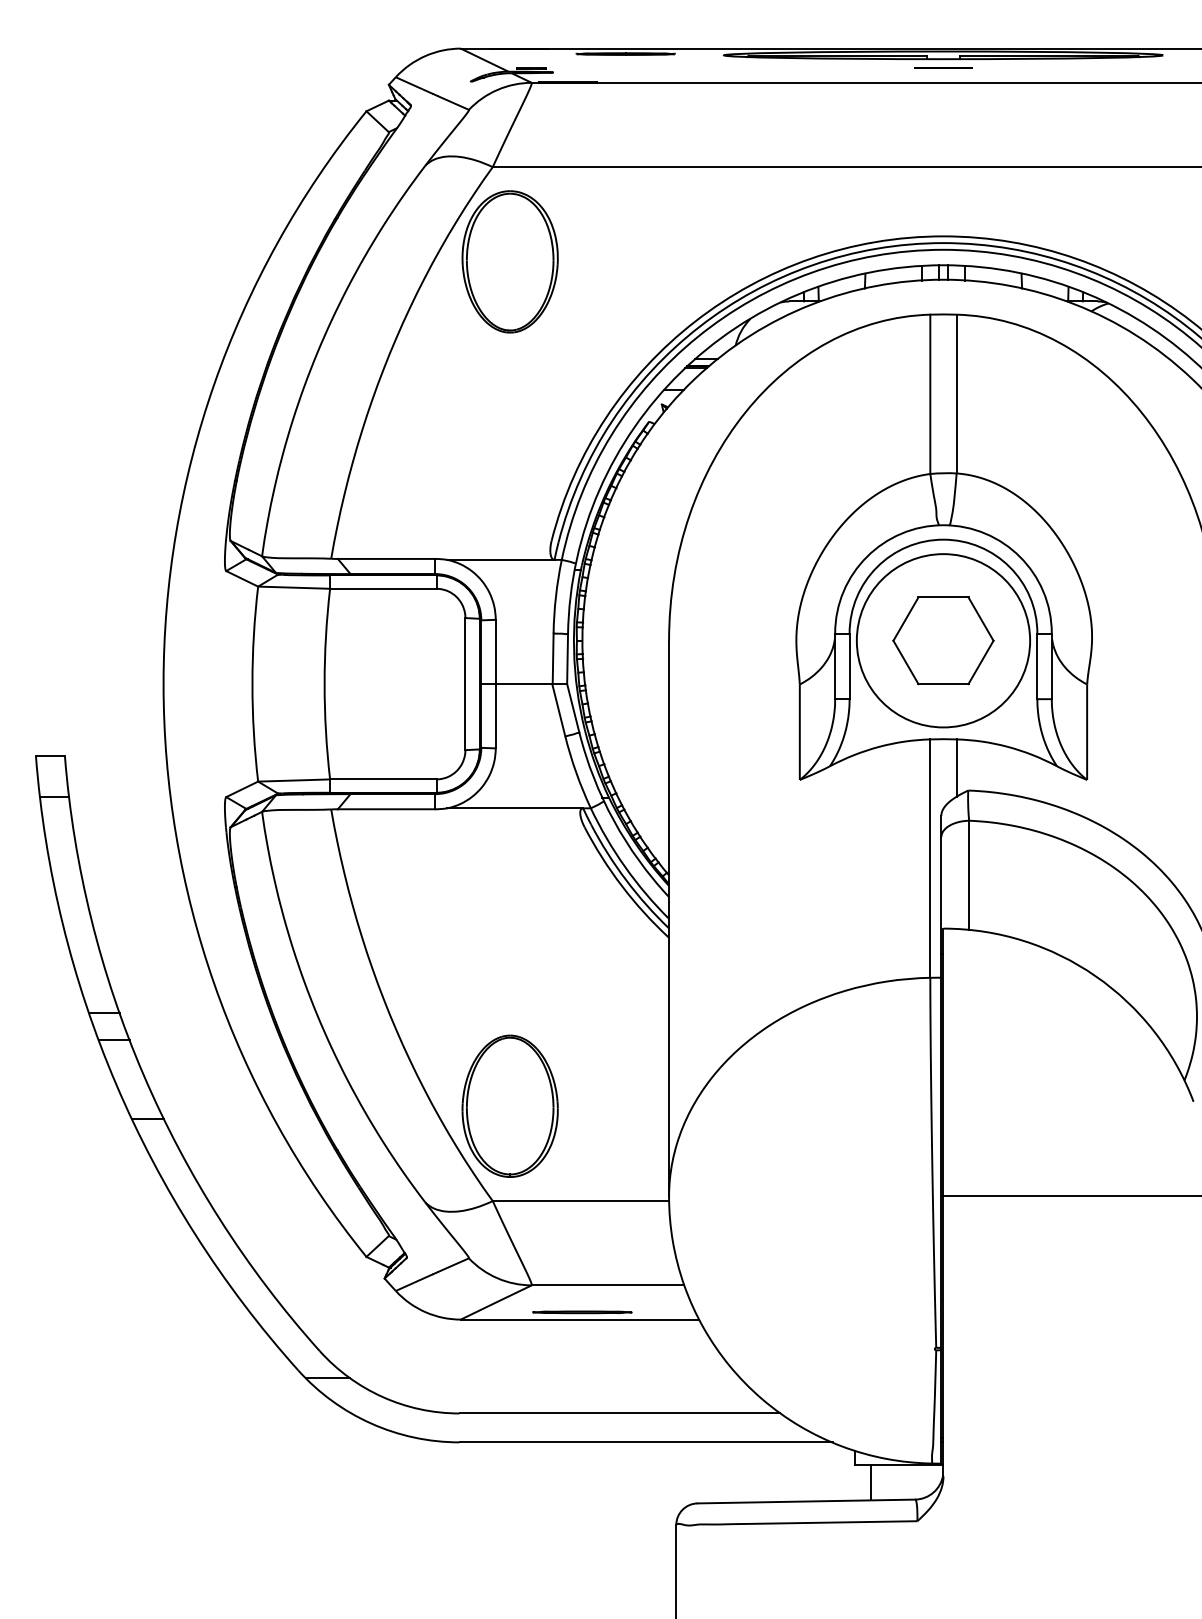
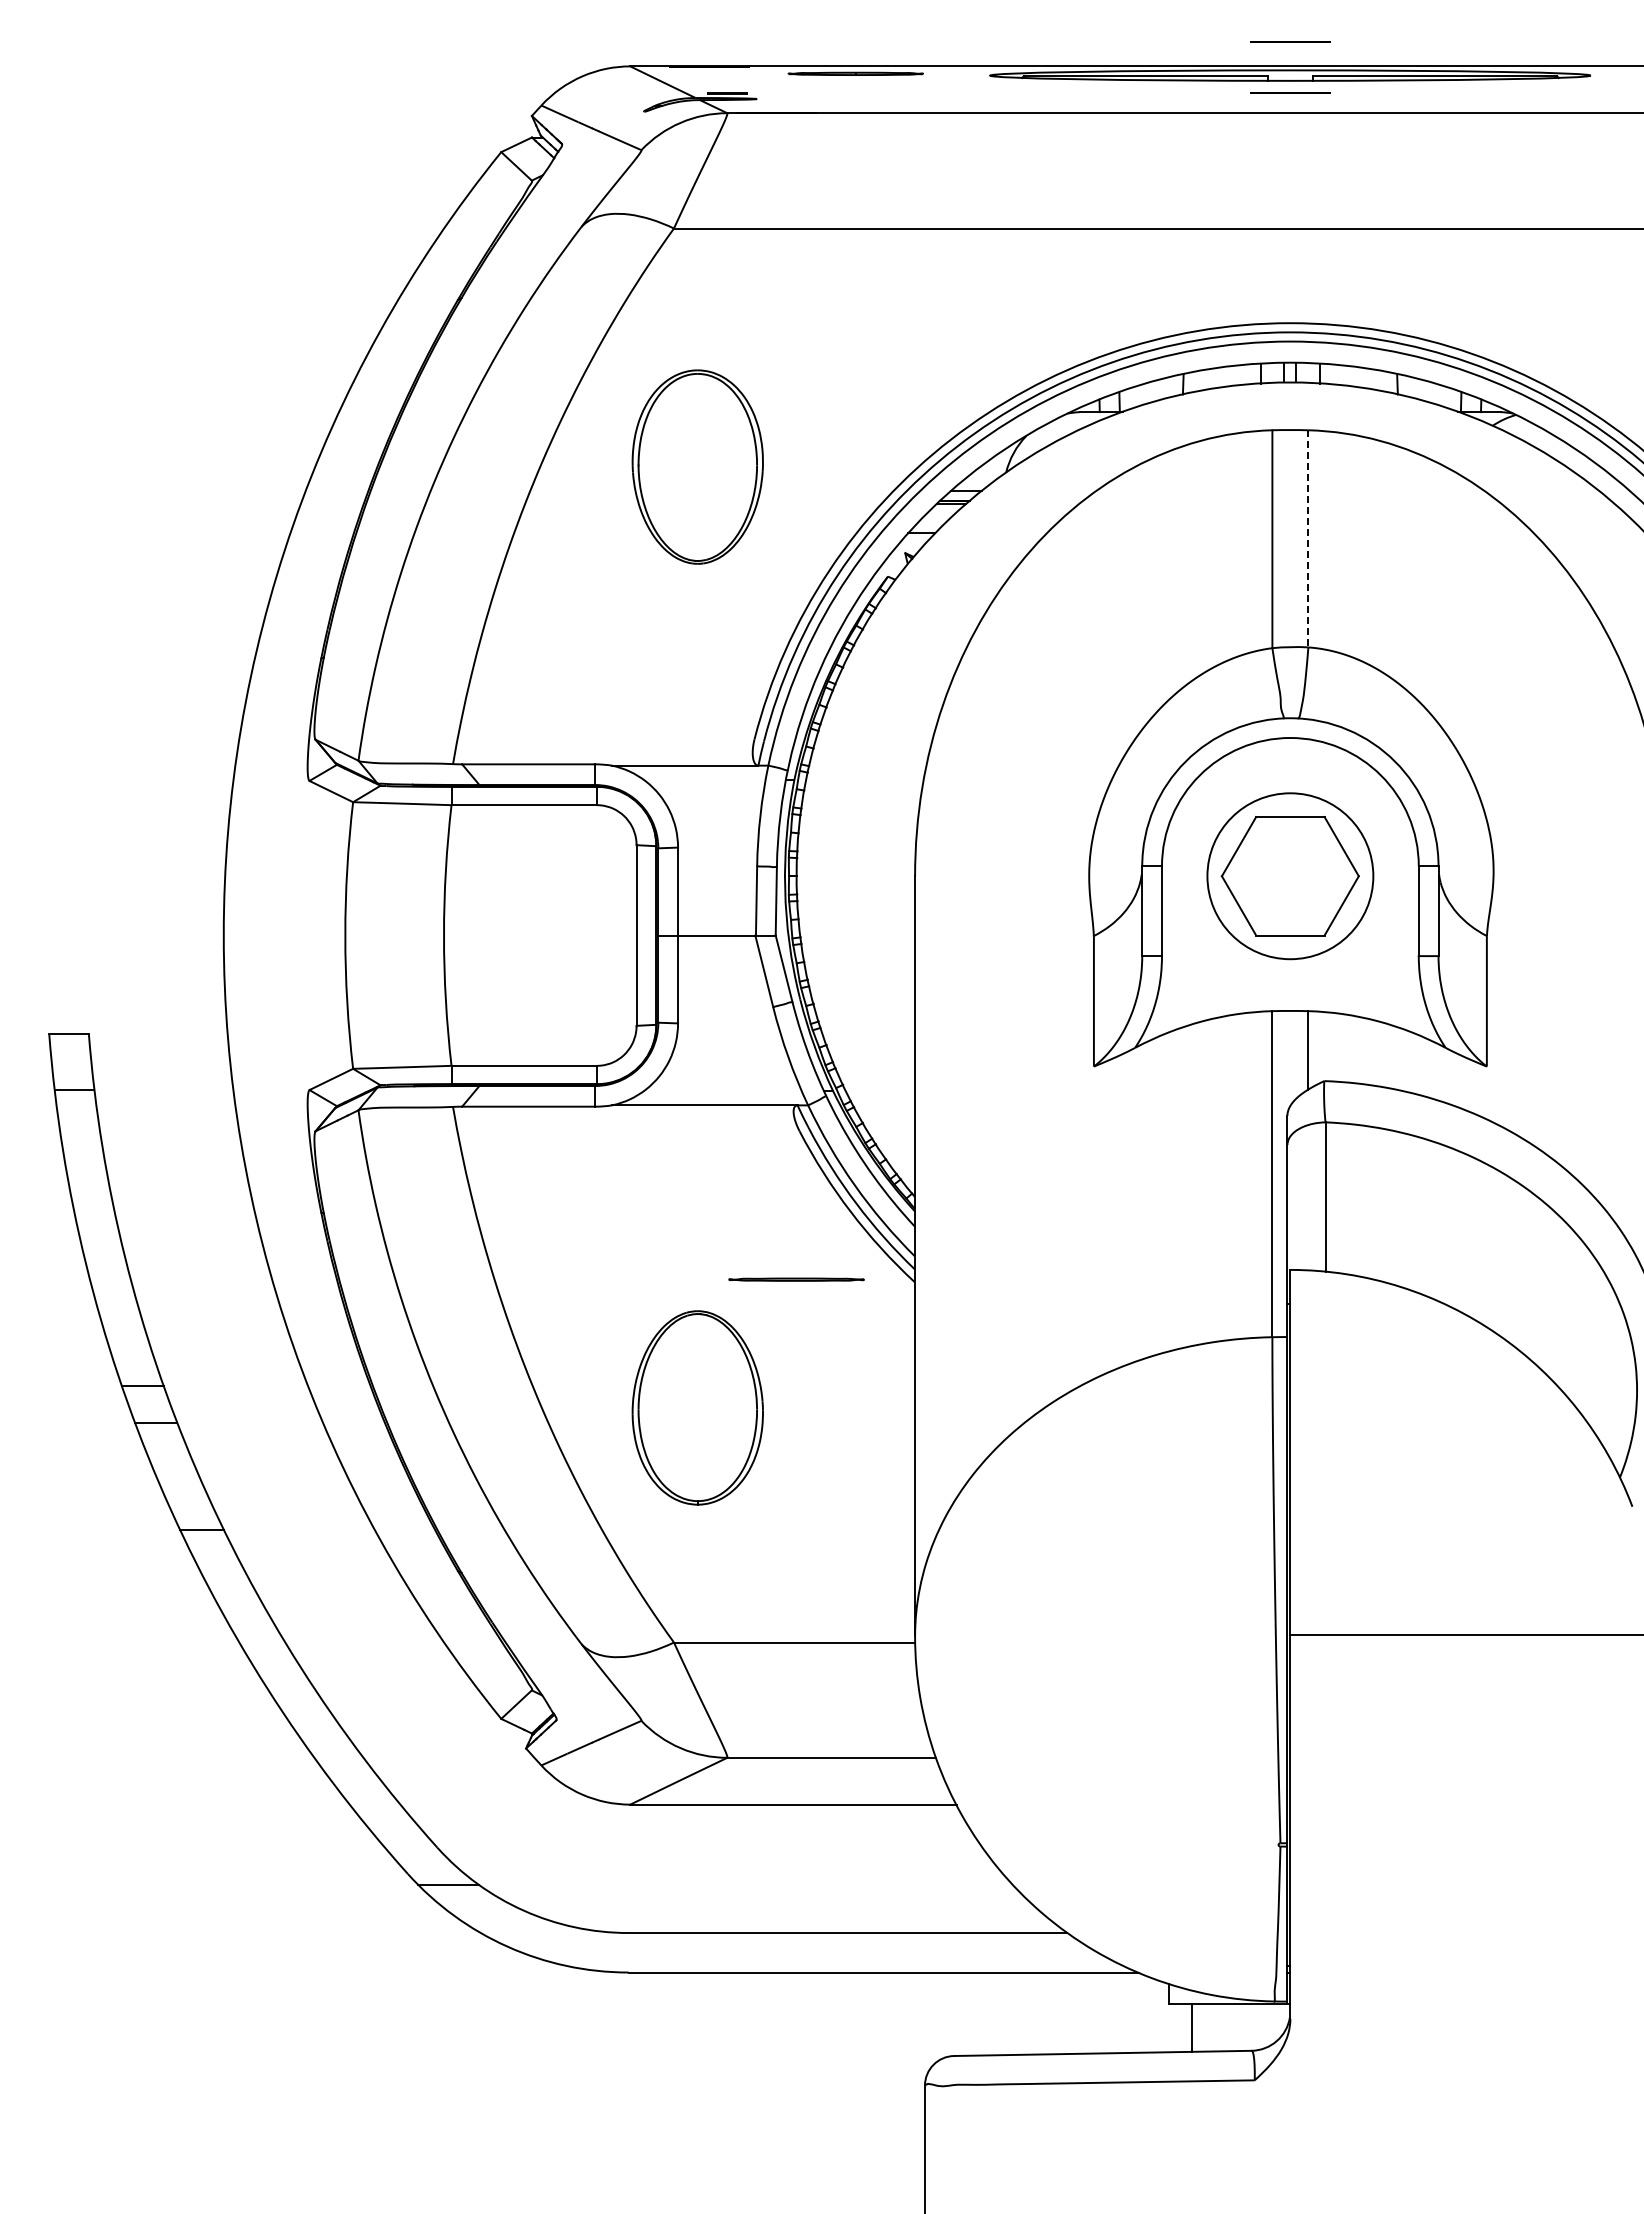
line: (943, 30) -> (1290, 41), added
part: (509, 261) -> (697, 466), moved
line: (956, 393) -> (1308, 538), solid -> dashed
circle: (942, 640) -> (1289, 875), size x0.7
part: (509, 1106) -> (697, 1407), moved
line: (582, 1312) -> (796, 1279), moved

